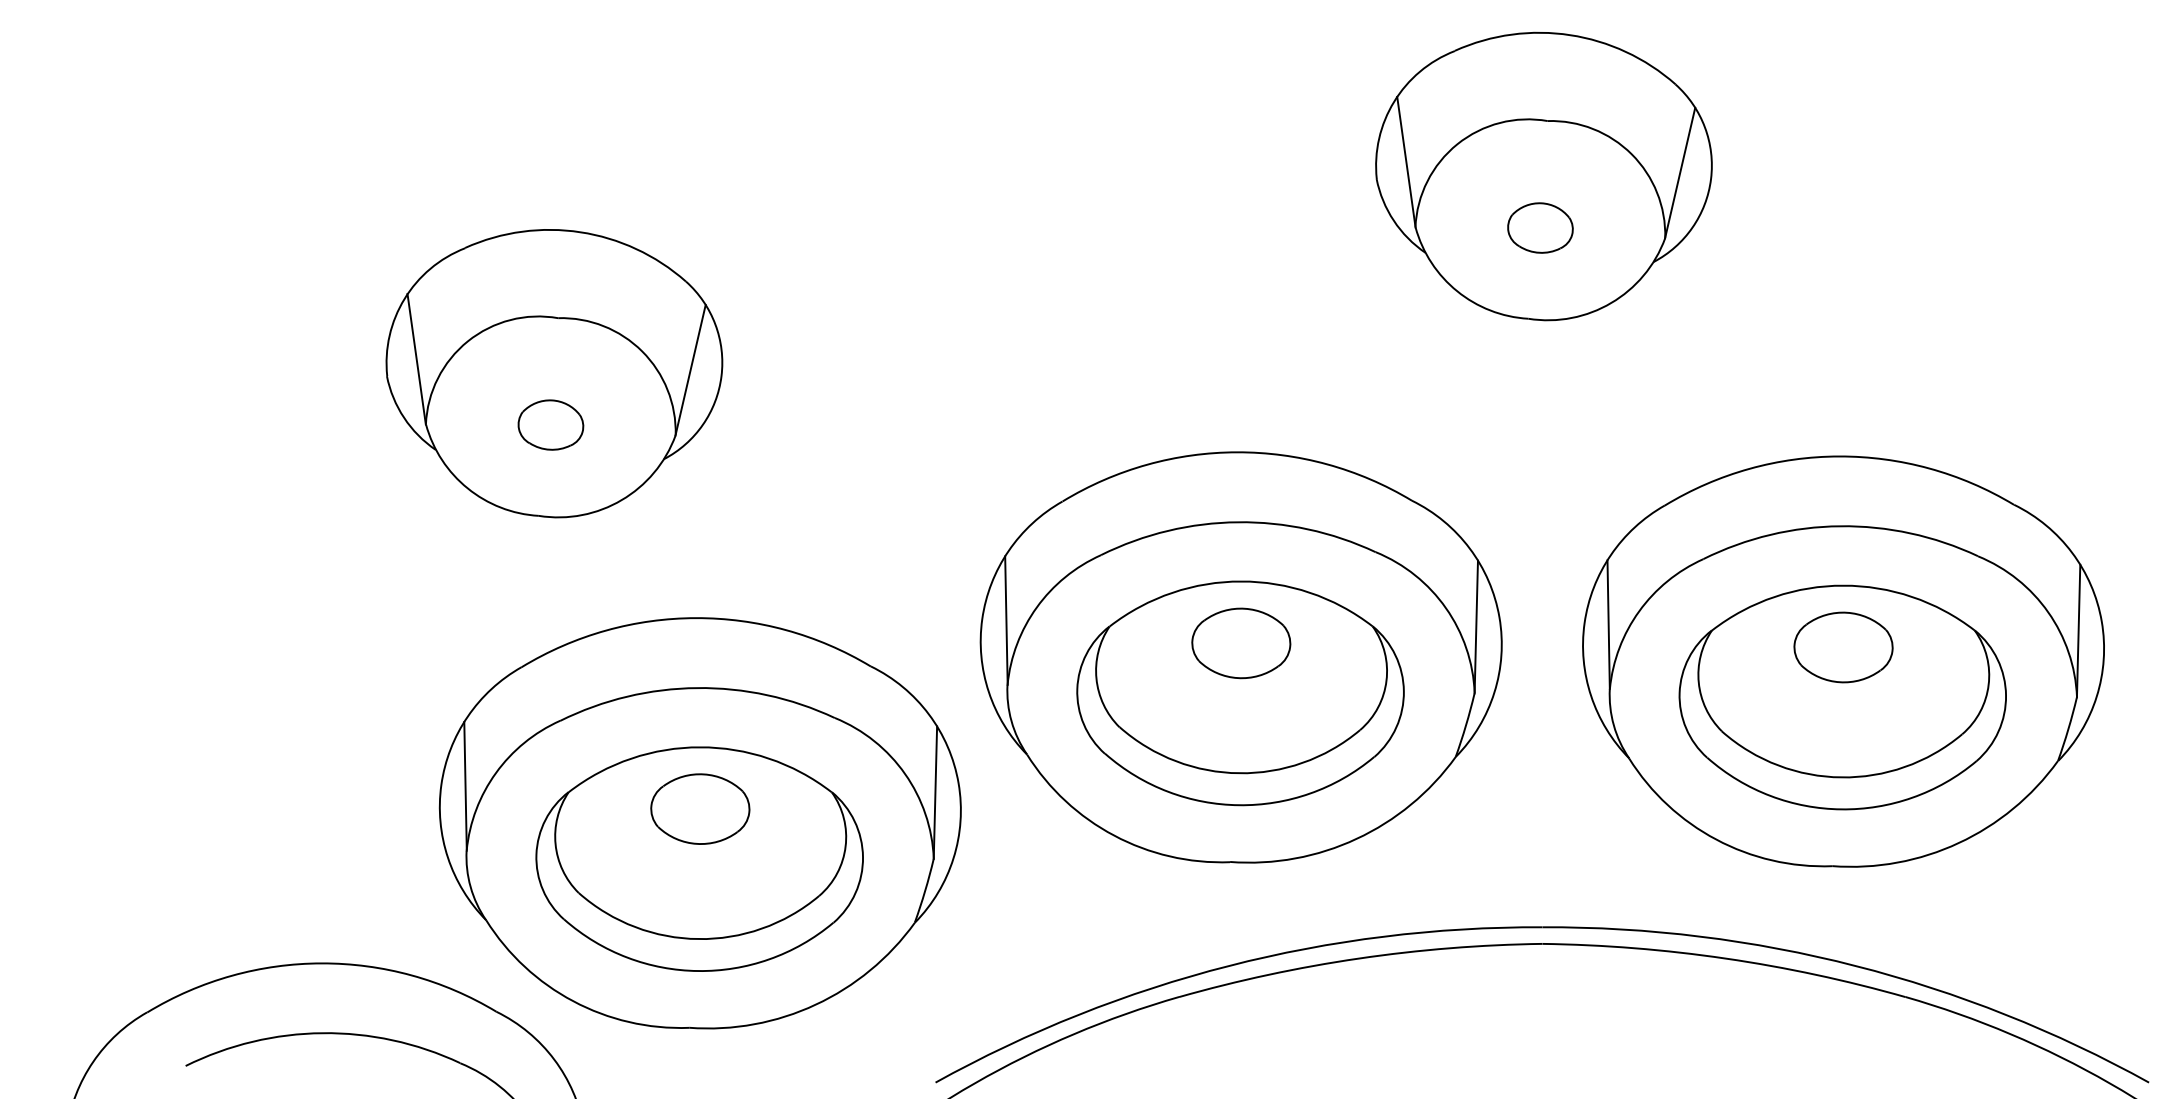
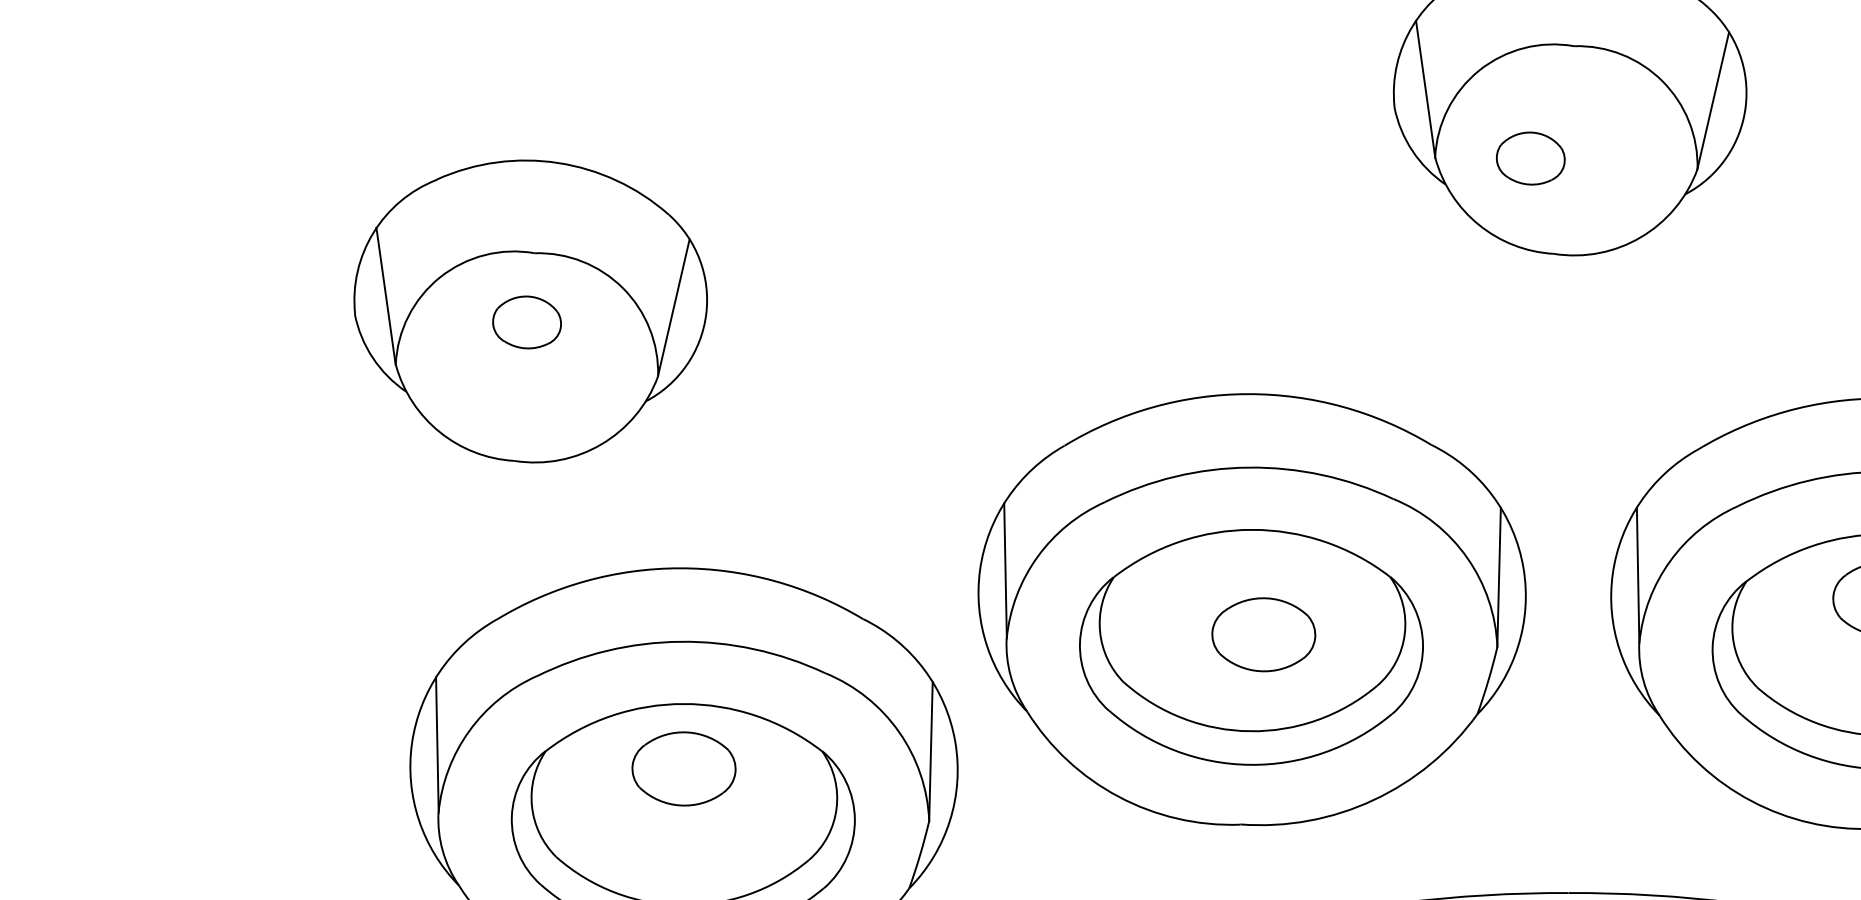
part: (1540, 227) -> (1530, 157), moved
part: (550, 424) -> (526, 321), moved
part: (1241, 643) -> (1264, 634), moved

